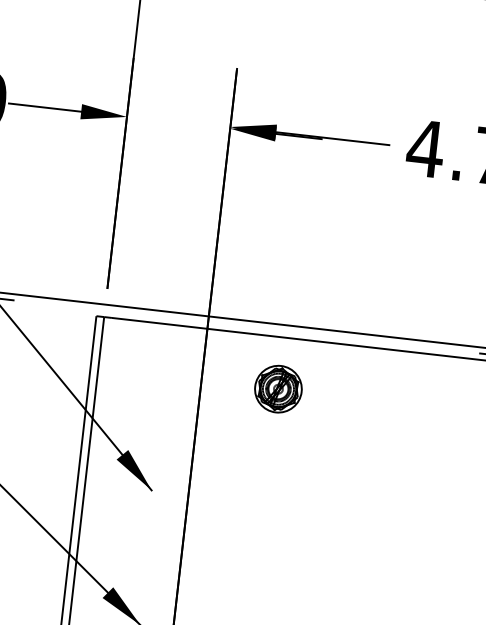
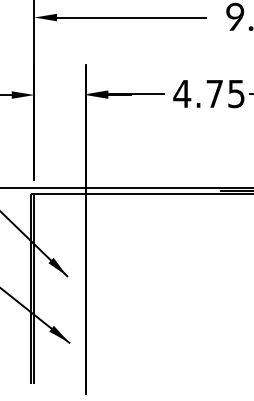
part: (278, 388) -> (123, 219), removed

